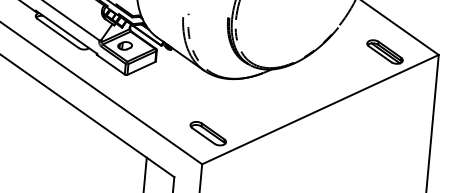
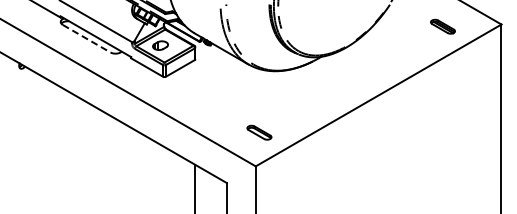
line: (57, 33) -> (86, 38), solid -> dashed
part: (384, 51) -> (442, 26), size x0.6
part: (208, 133) -> (259, 132), size x0.6

